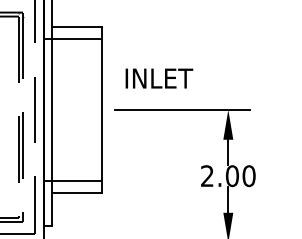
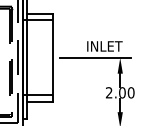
text: (158, 78) -> (104, 46), moved

